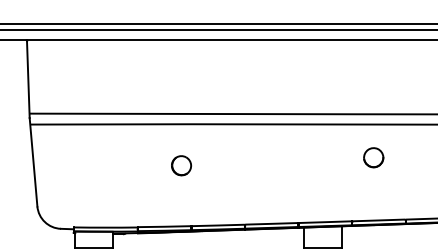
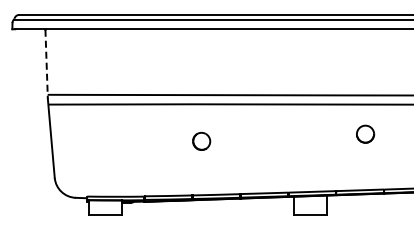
line: (28, 79) -> (46, 64), solid -> dashed
part: (373, 156) -> (365, 133), moved
part: (181, 165) -> (201, 141), moved

